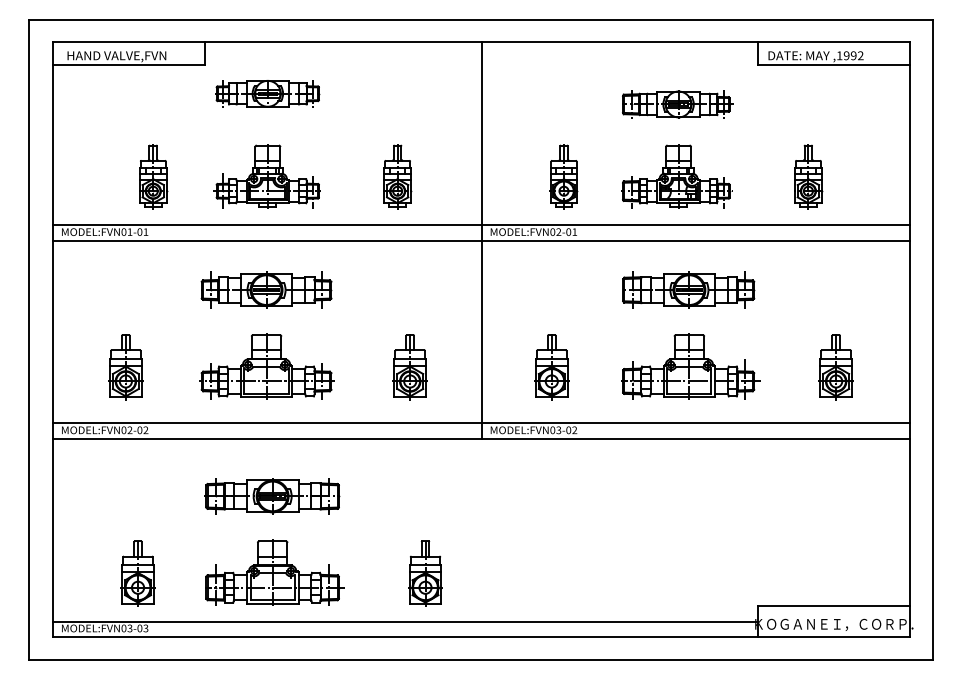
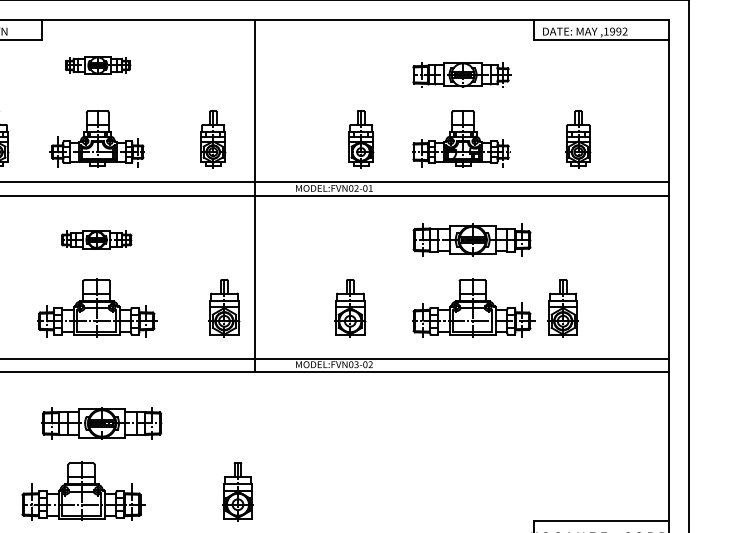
part: (267, 93) -> (97, 65), size x0.7
line: (481, 240) -> (254, 195), moved
part: (266, 289) -> (96, 239), size x0.6
part: (835, 367) -> (562, 308), moved
part: (274, 572) -> (83, 491), moved

